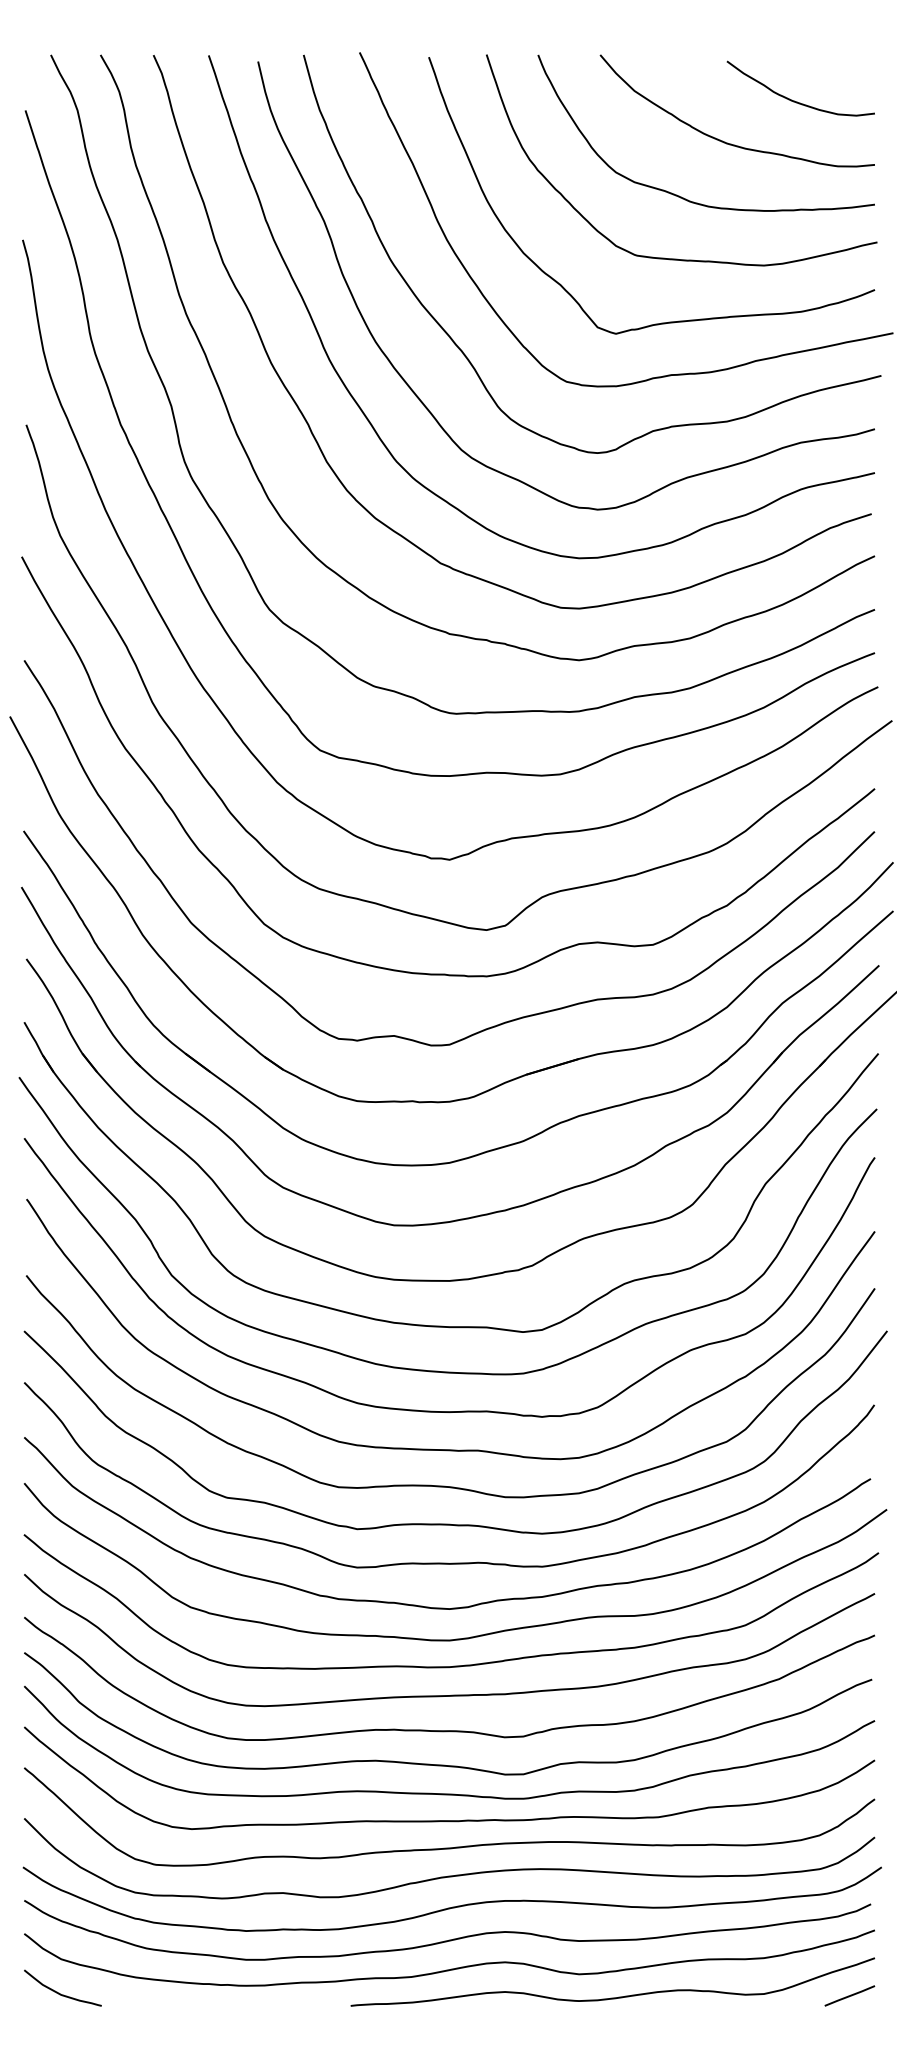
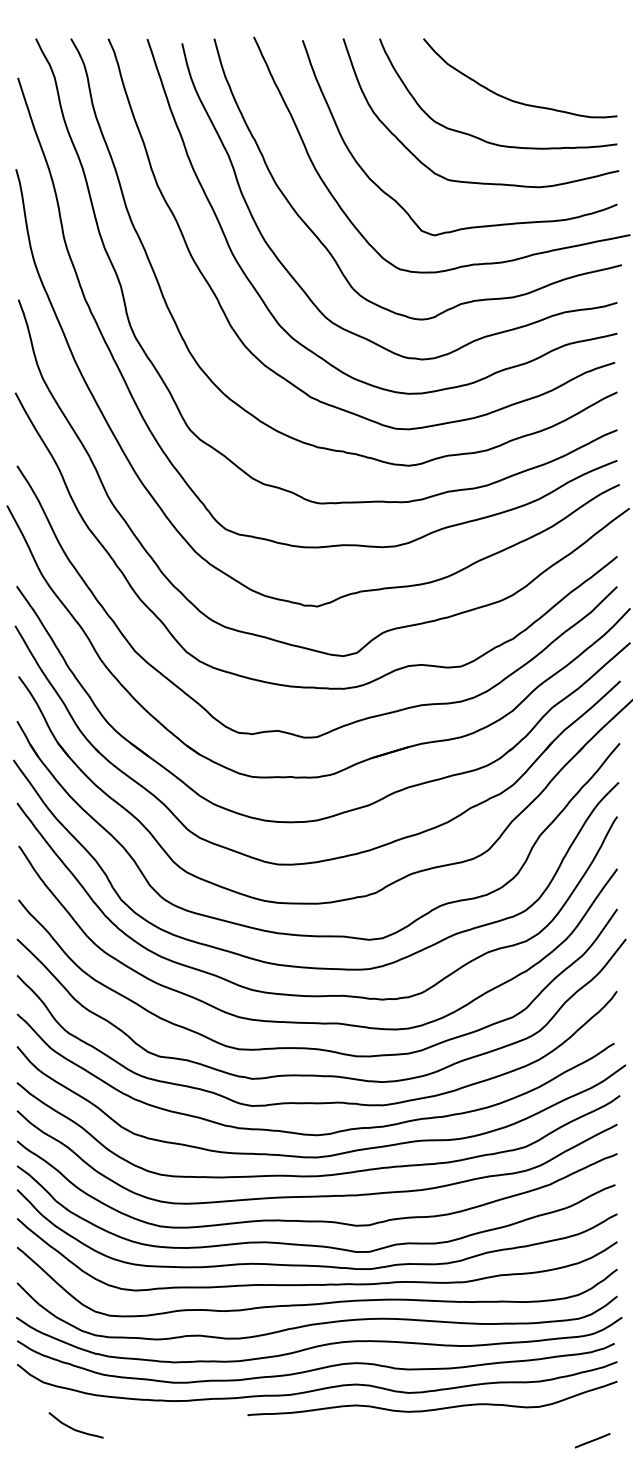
curve: (797, 101) -> (562, 71), removed
curve: (59, 1992) -> (73, 1428), moved
line: (849, 1995) -> (592, 1440), moved

